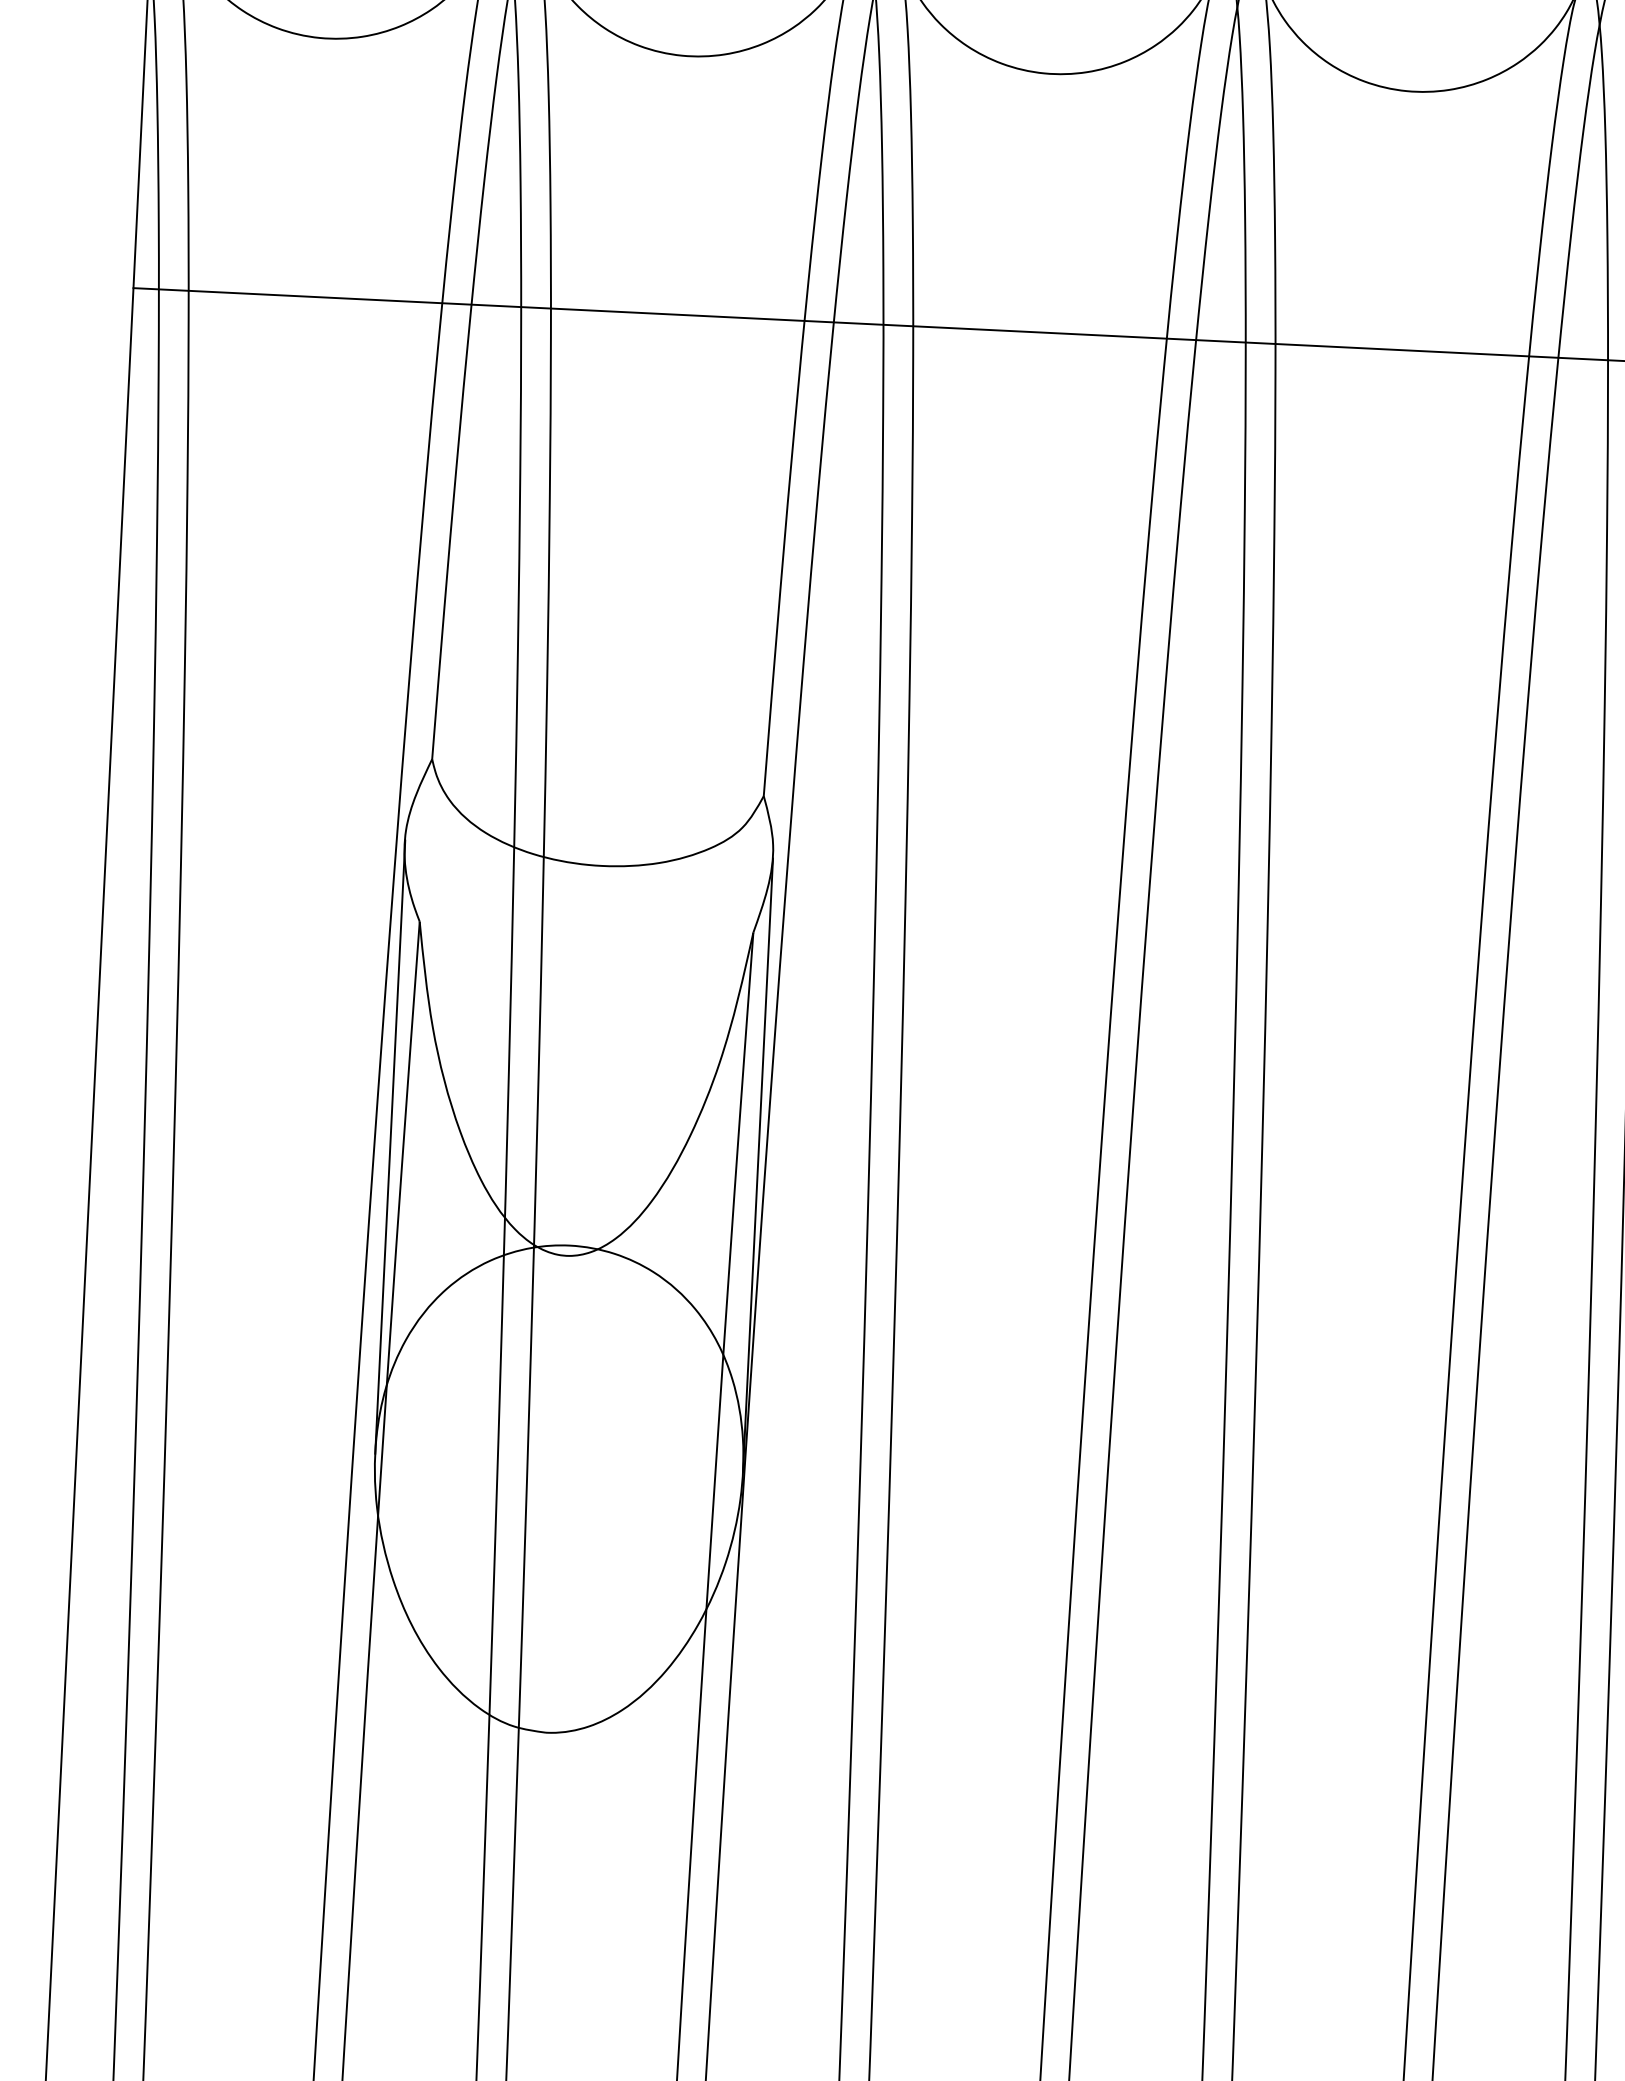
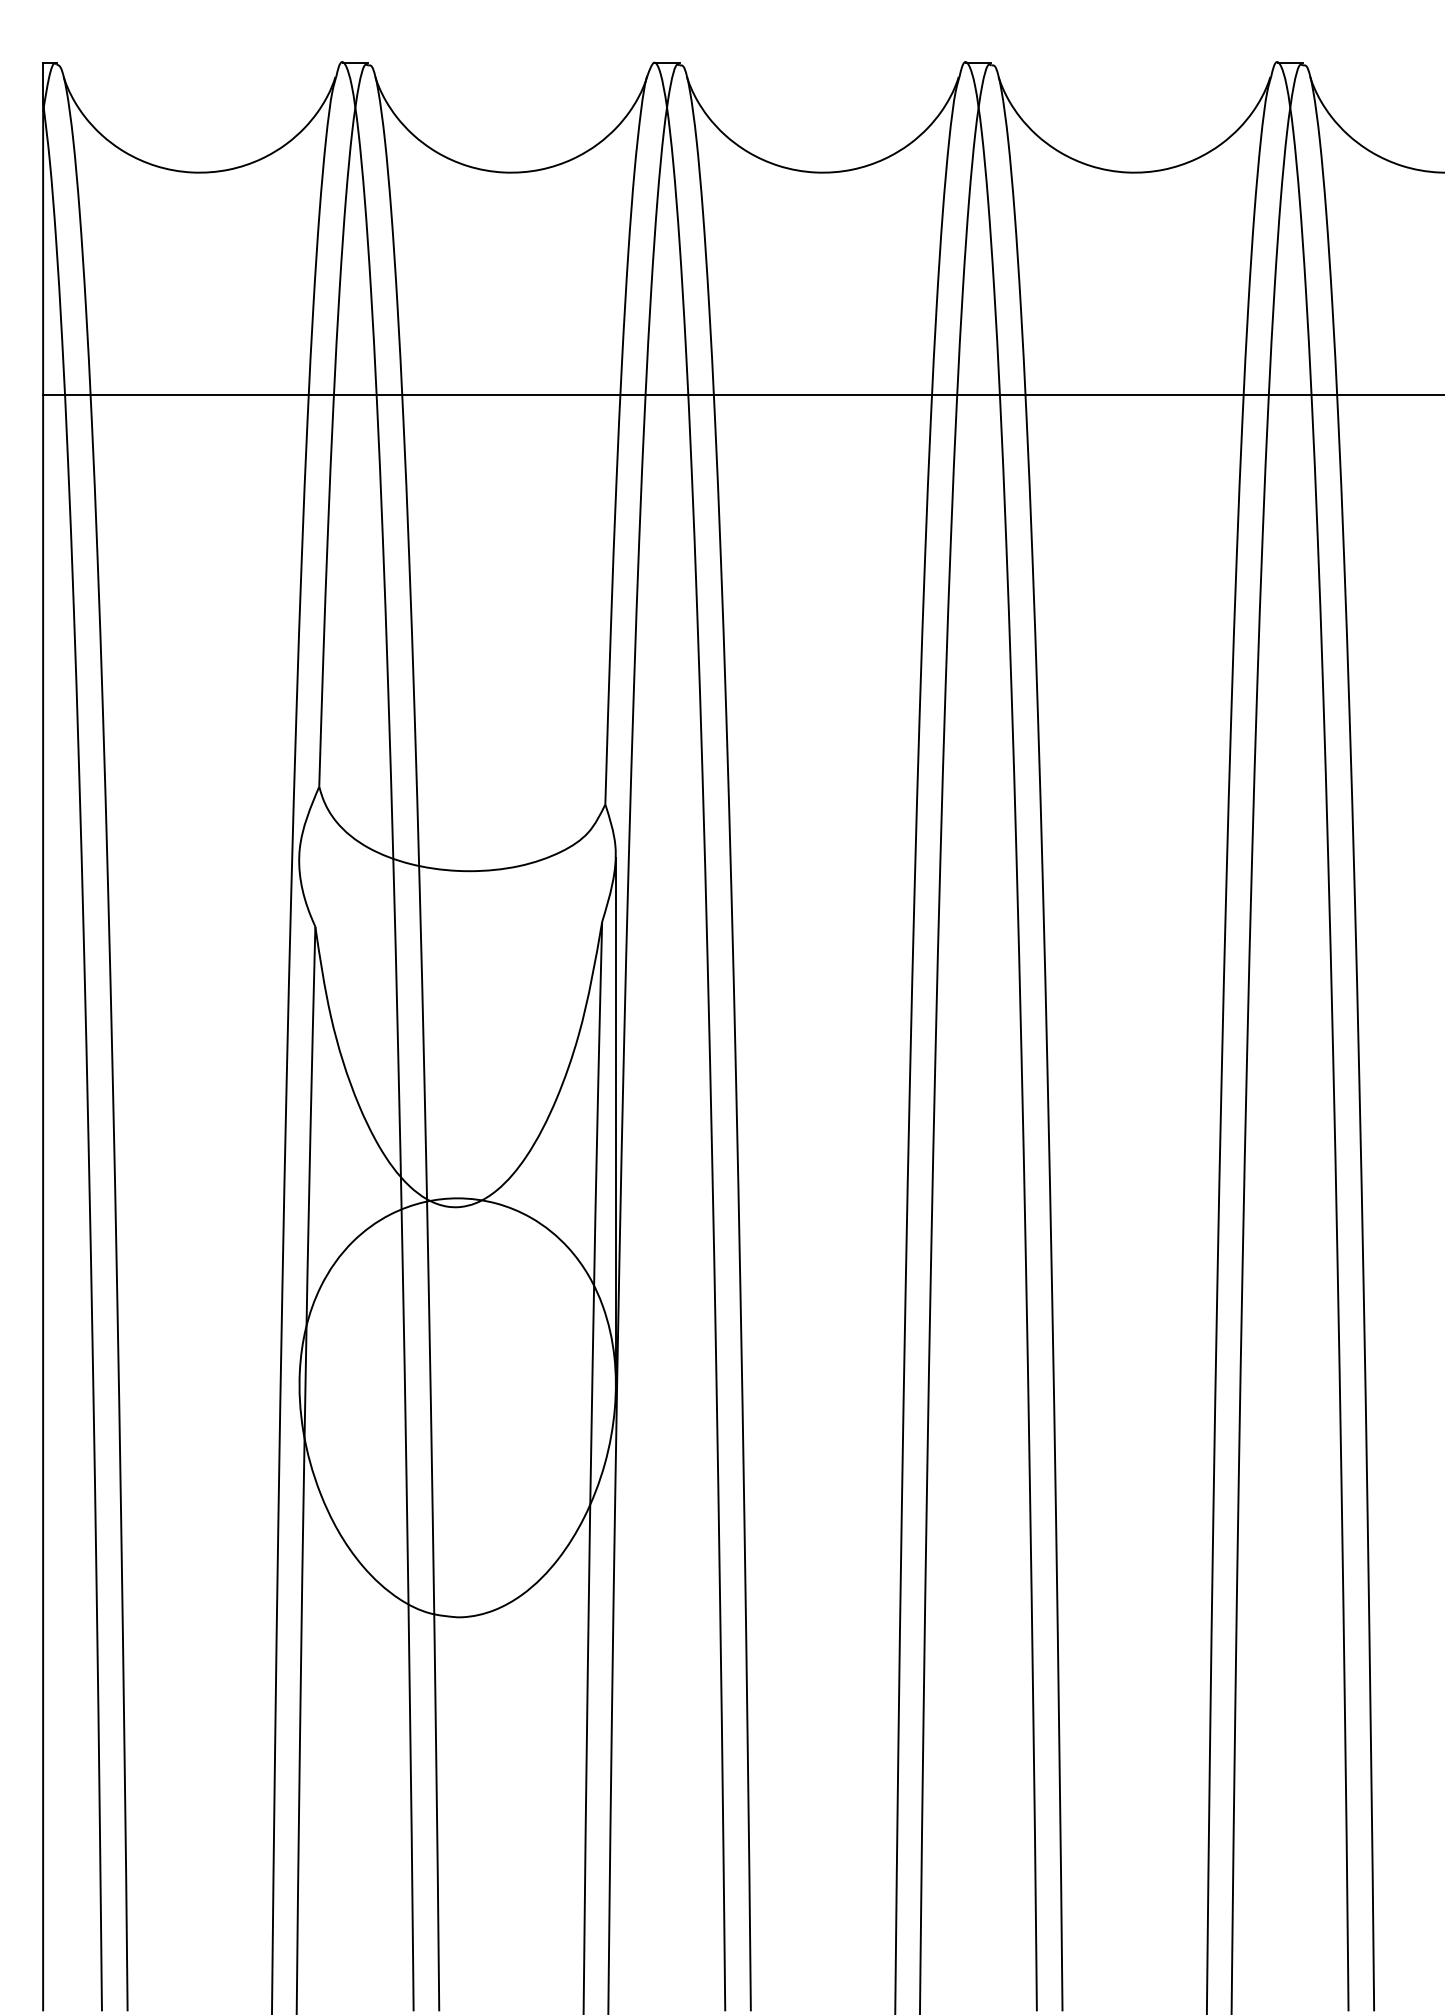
line: (390, 1147) -> (299, 1121), removed

